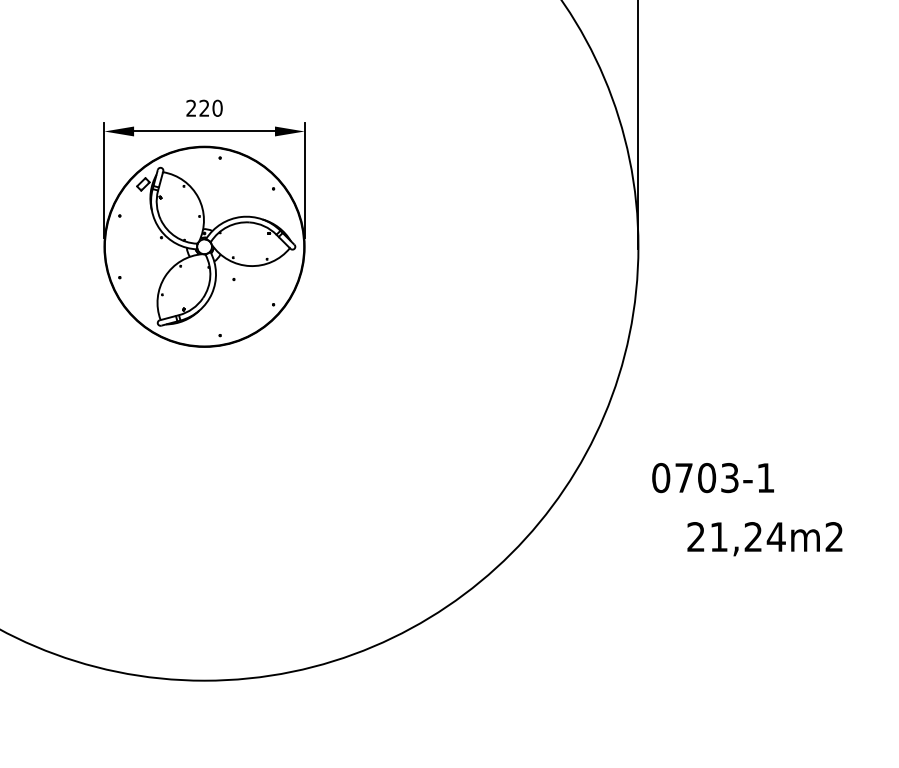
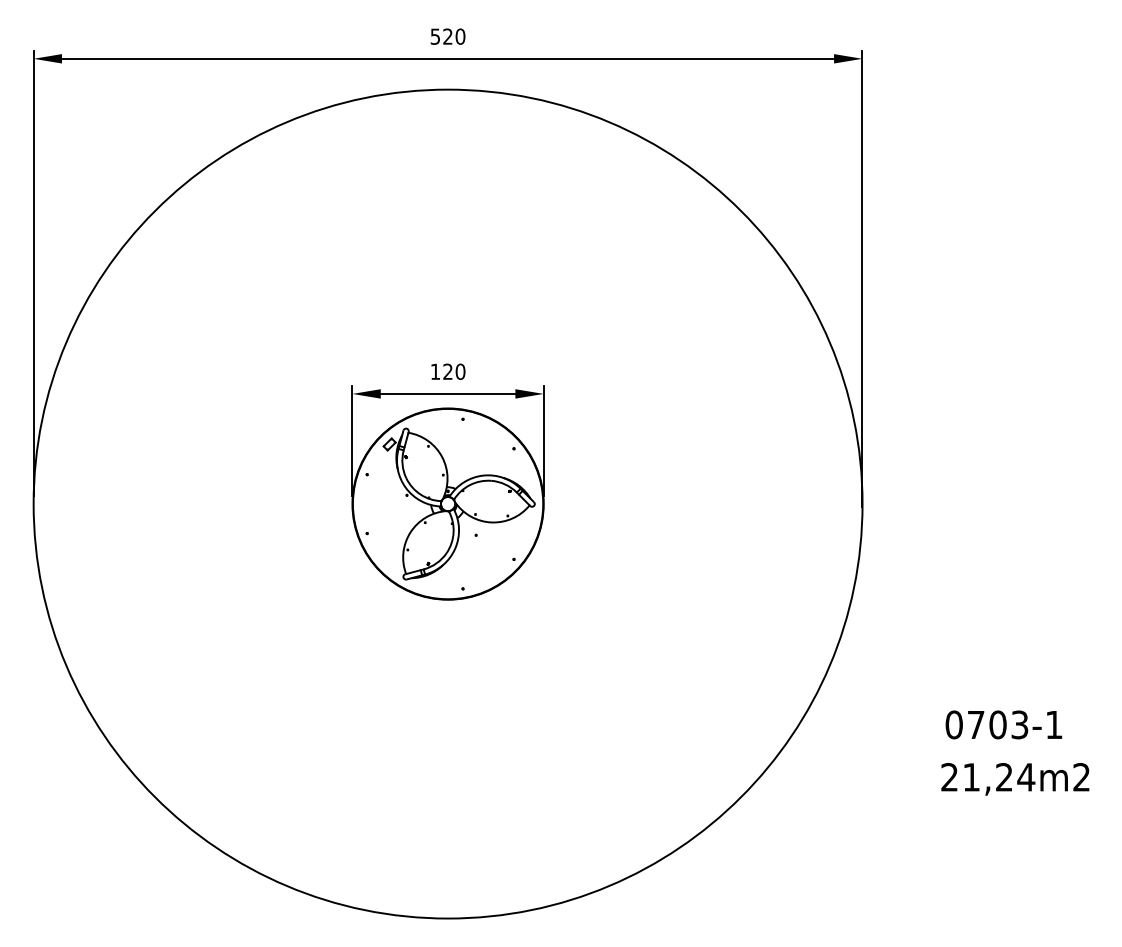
text: (190, 108) -> (434, 371), 220 -> 120
text: (712, 477) -> (1003, 724), moved
text: (765, 539) -> (1015, 779), moved

